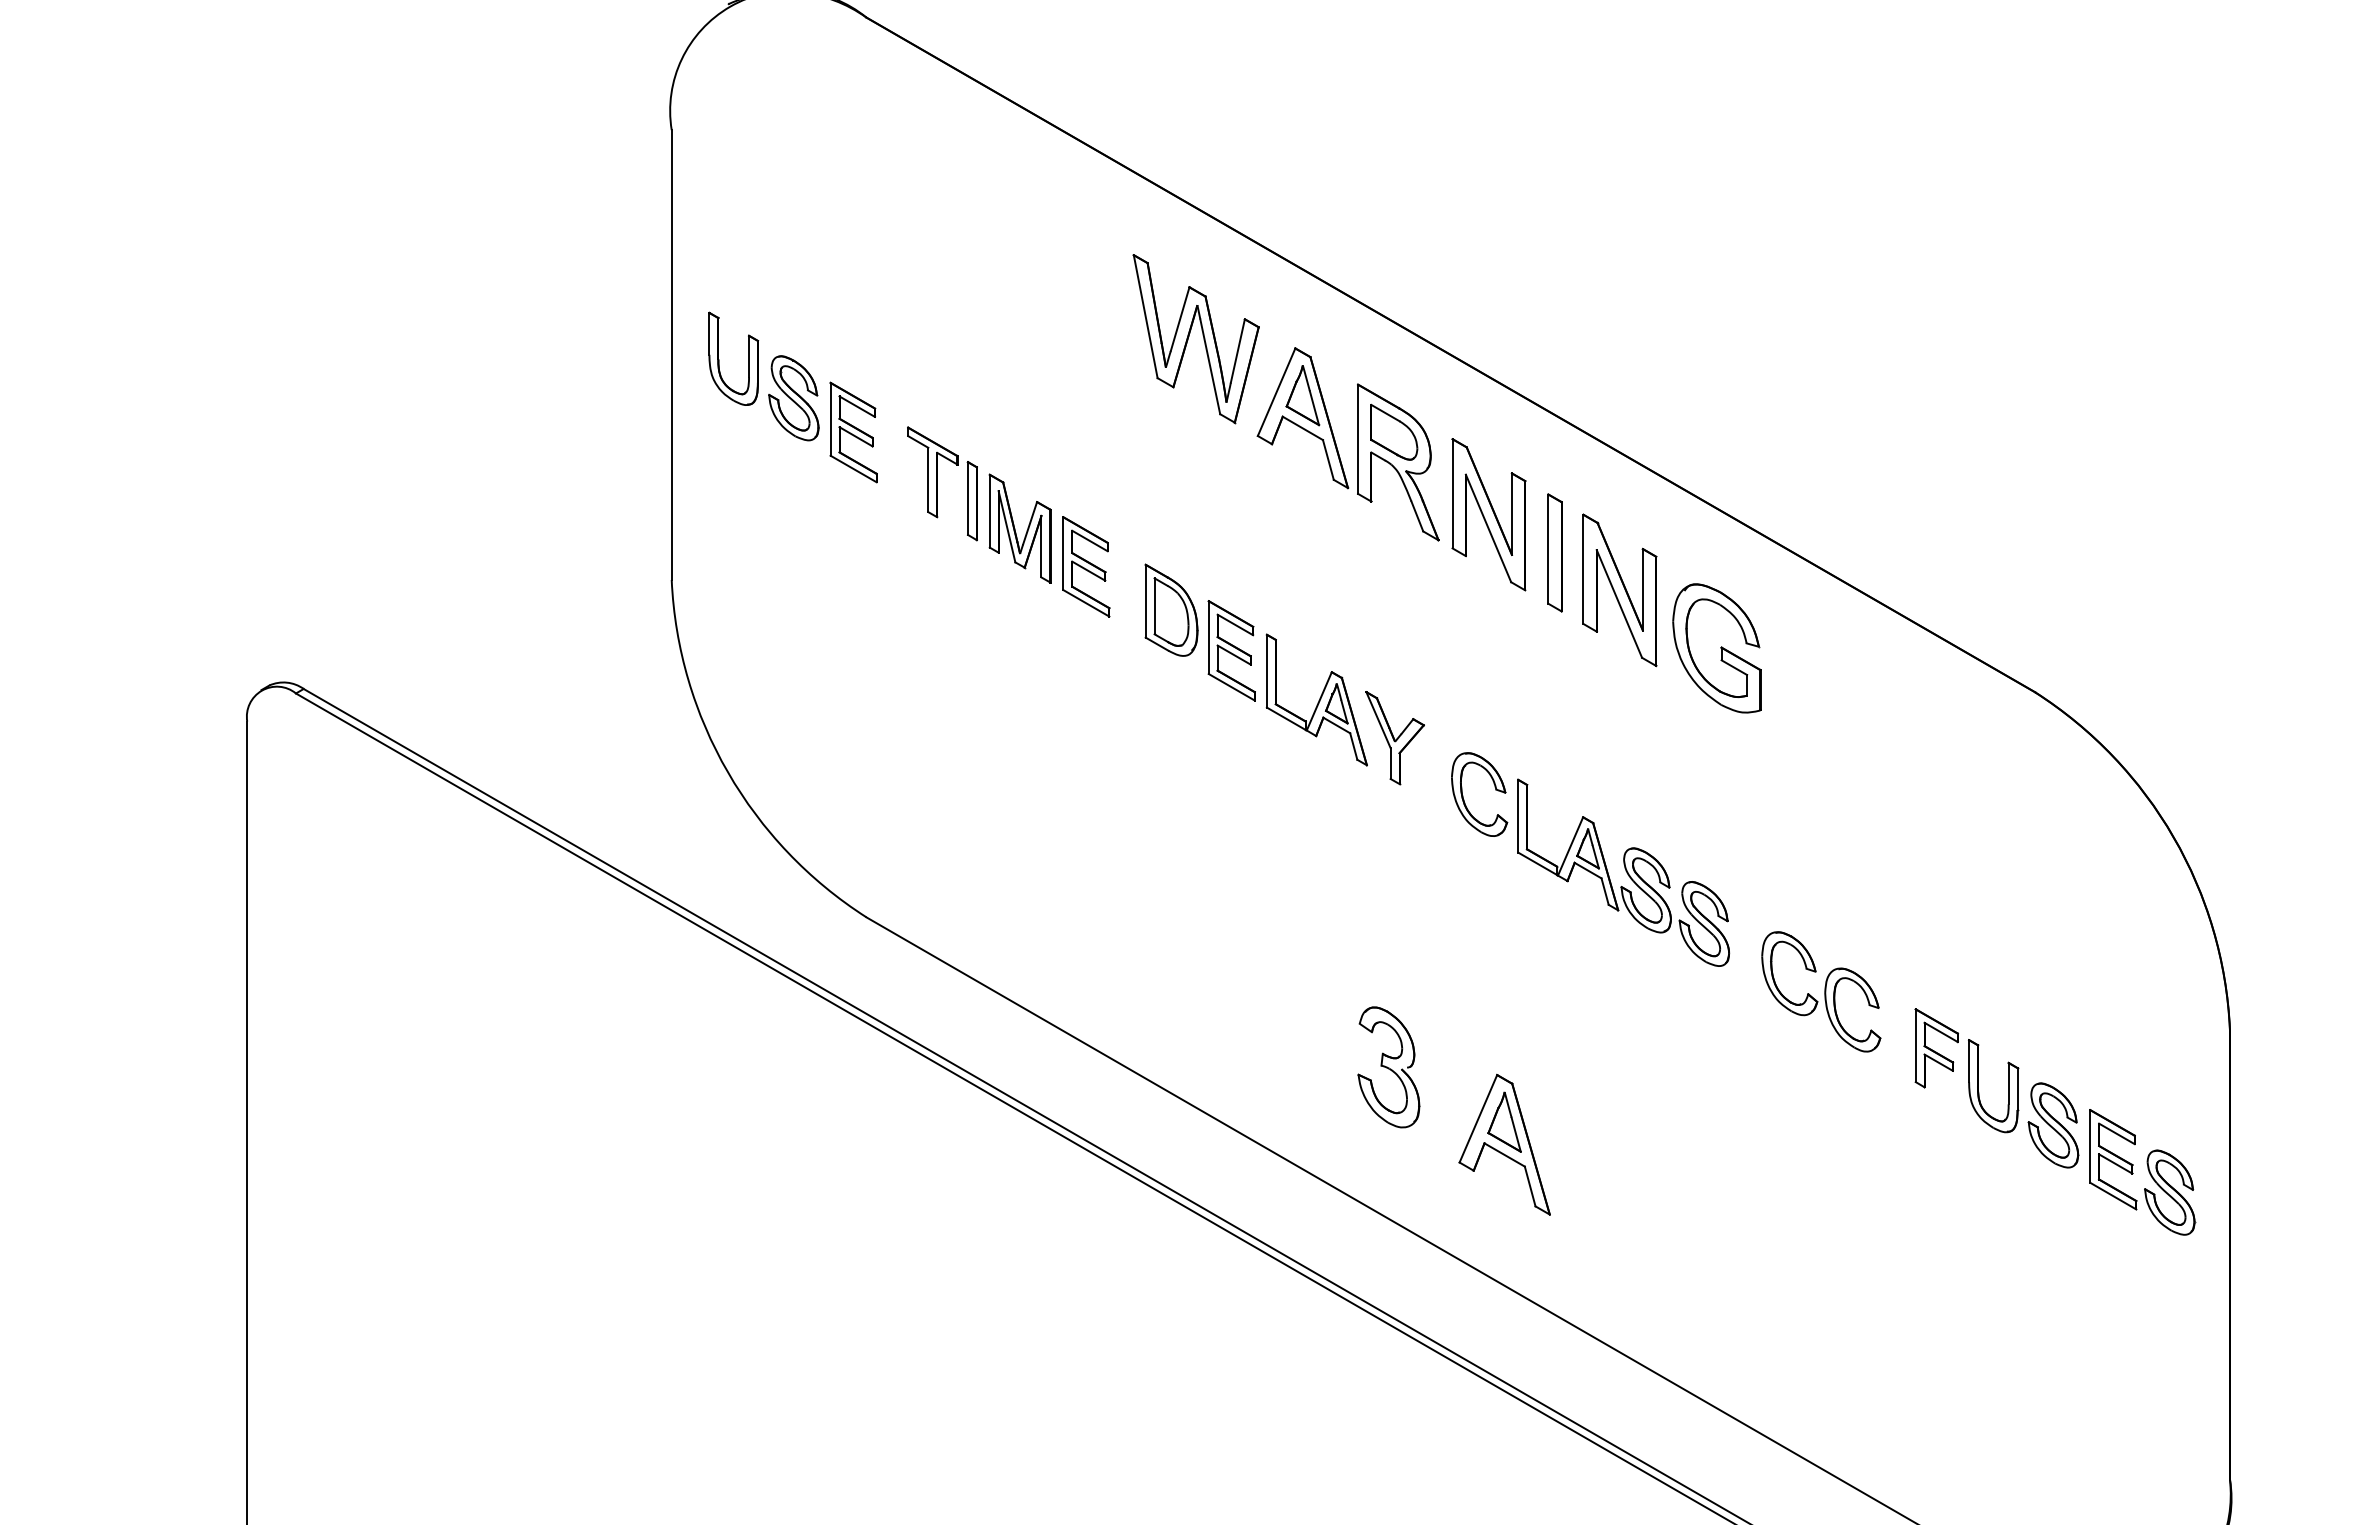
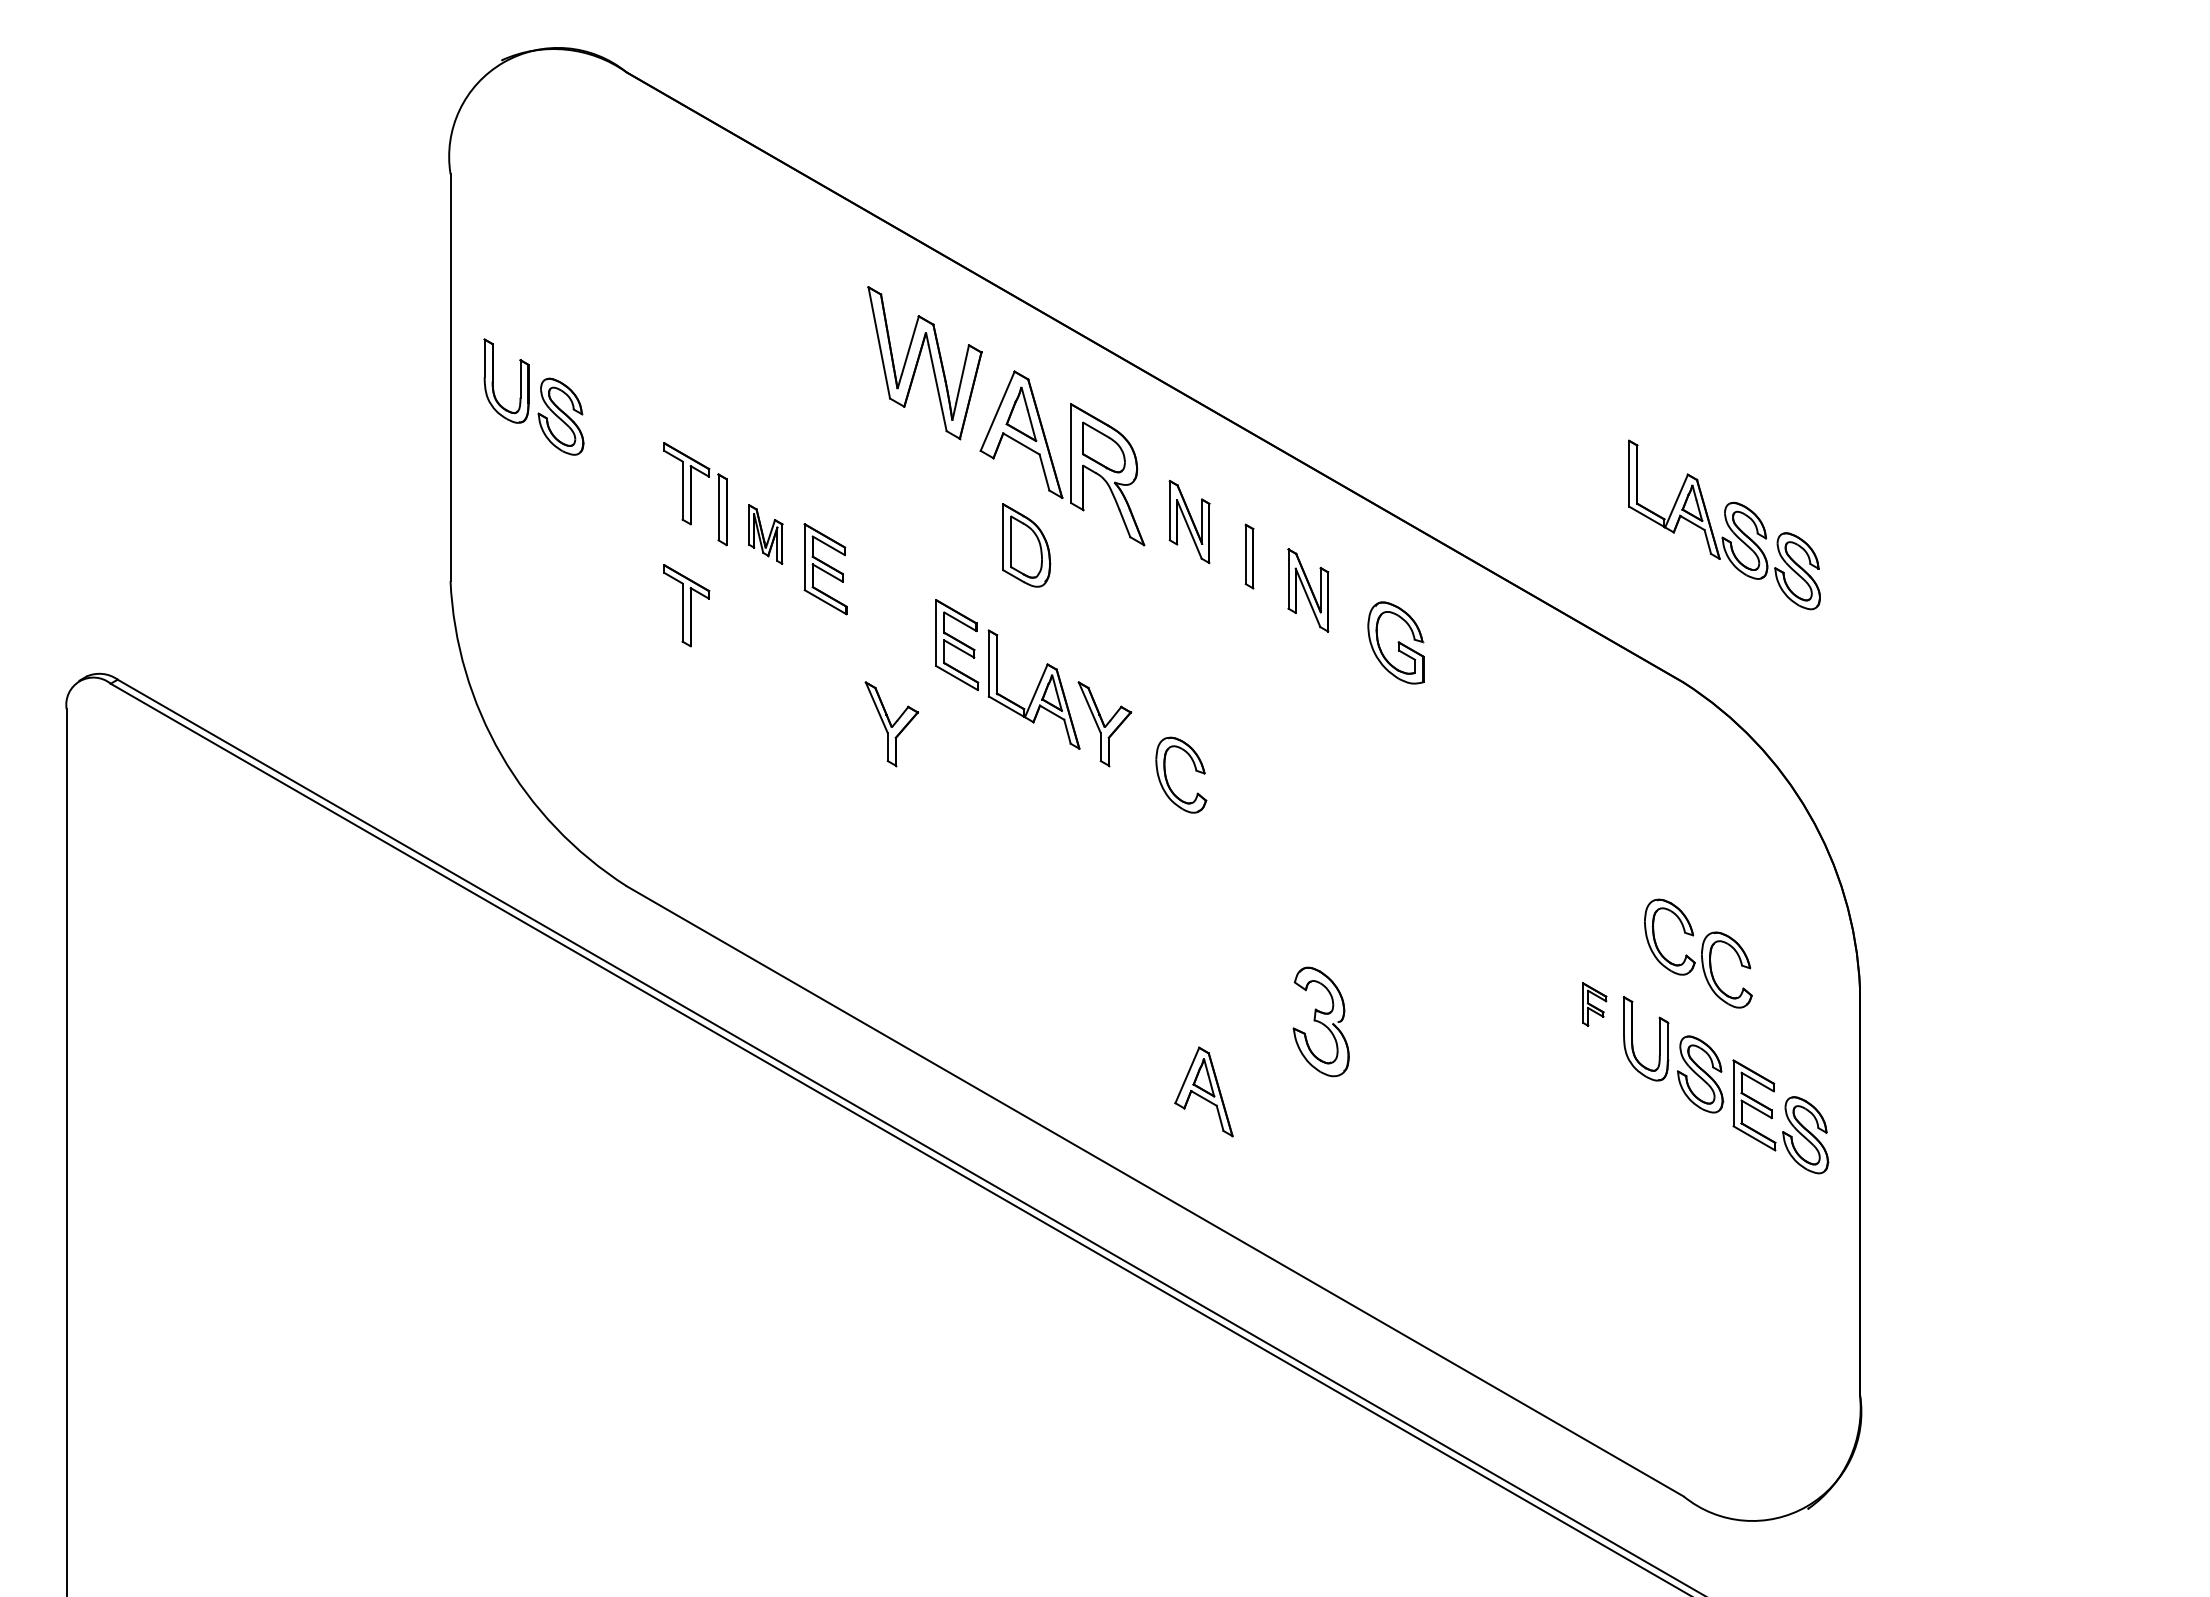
part: (854, 432) -> (615, 447), removed
part: (1488, 514) -> (1189, 521), size x0.6
part: (1019, 528) -> (765, 534), size x0.6
part: (1555, 552) -> (1249, 556), size x0.6
part: (1620, 590) -> (1308, 590), size x0.6
part: (932, 606) -> (686, 605), added
part: (1171, 610) -> (1026, 545), moved
part: (1716, 647) -> (1395, 642), size x0.7
part: (1159, 738) -> (891, 724), added
part: (1623, 872) -> (1724, 524), moved
part: (1821, 991) -> (1698, 953), moved
part: (1936, 1048) -> (1594, 1004), size x0.6
part: (1388, 1066) -> (1320, 1021), moved
part: (1504, 1144) -> (1203, 1091), size x0.7

